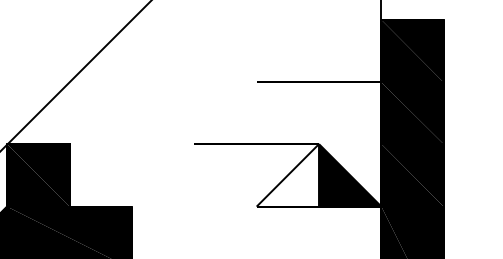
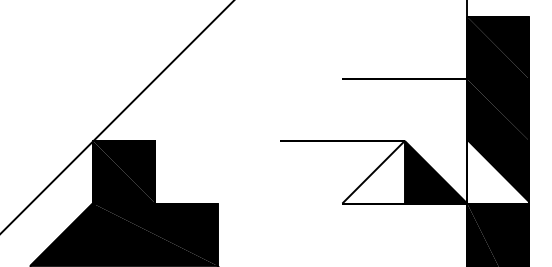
fill: (412, 174) -> (498, 171), removed

